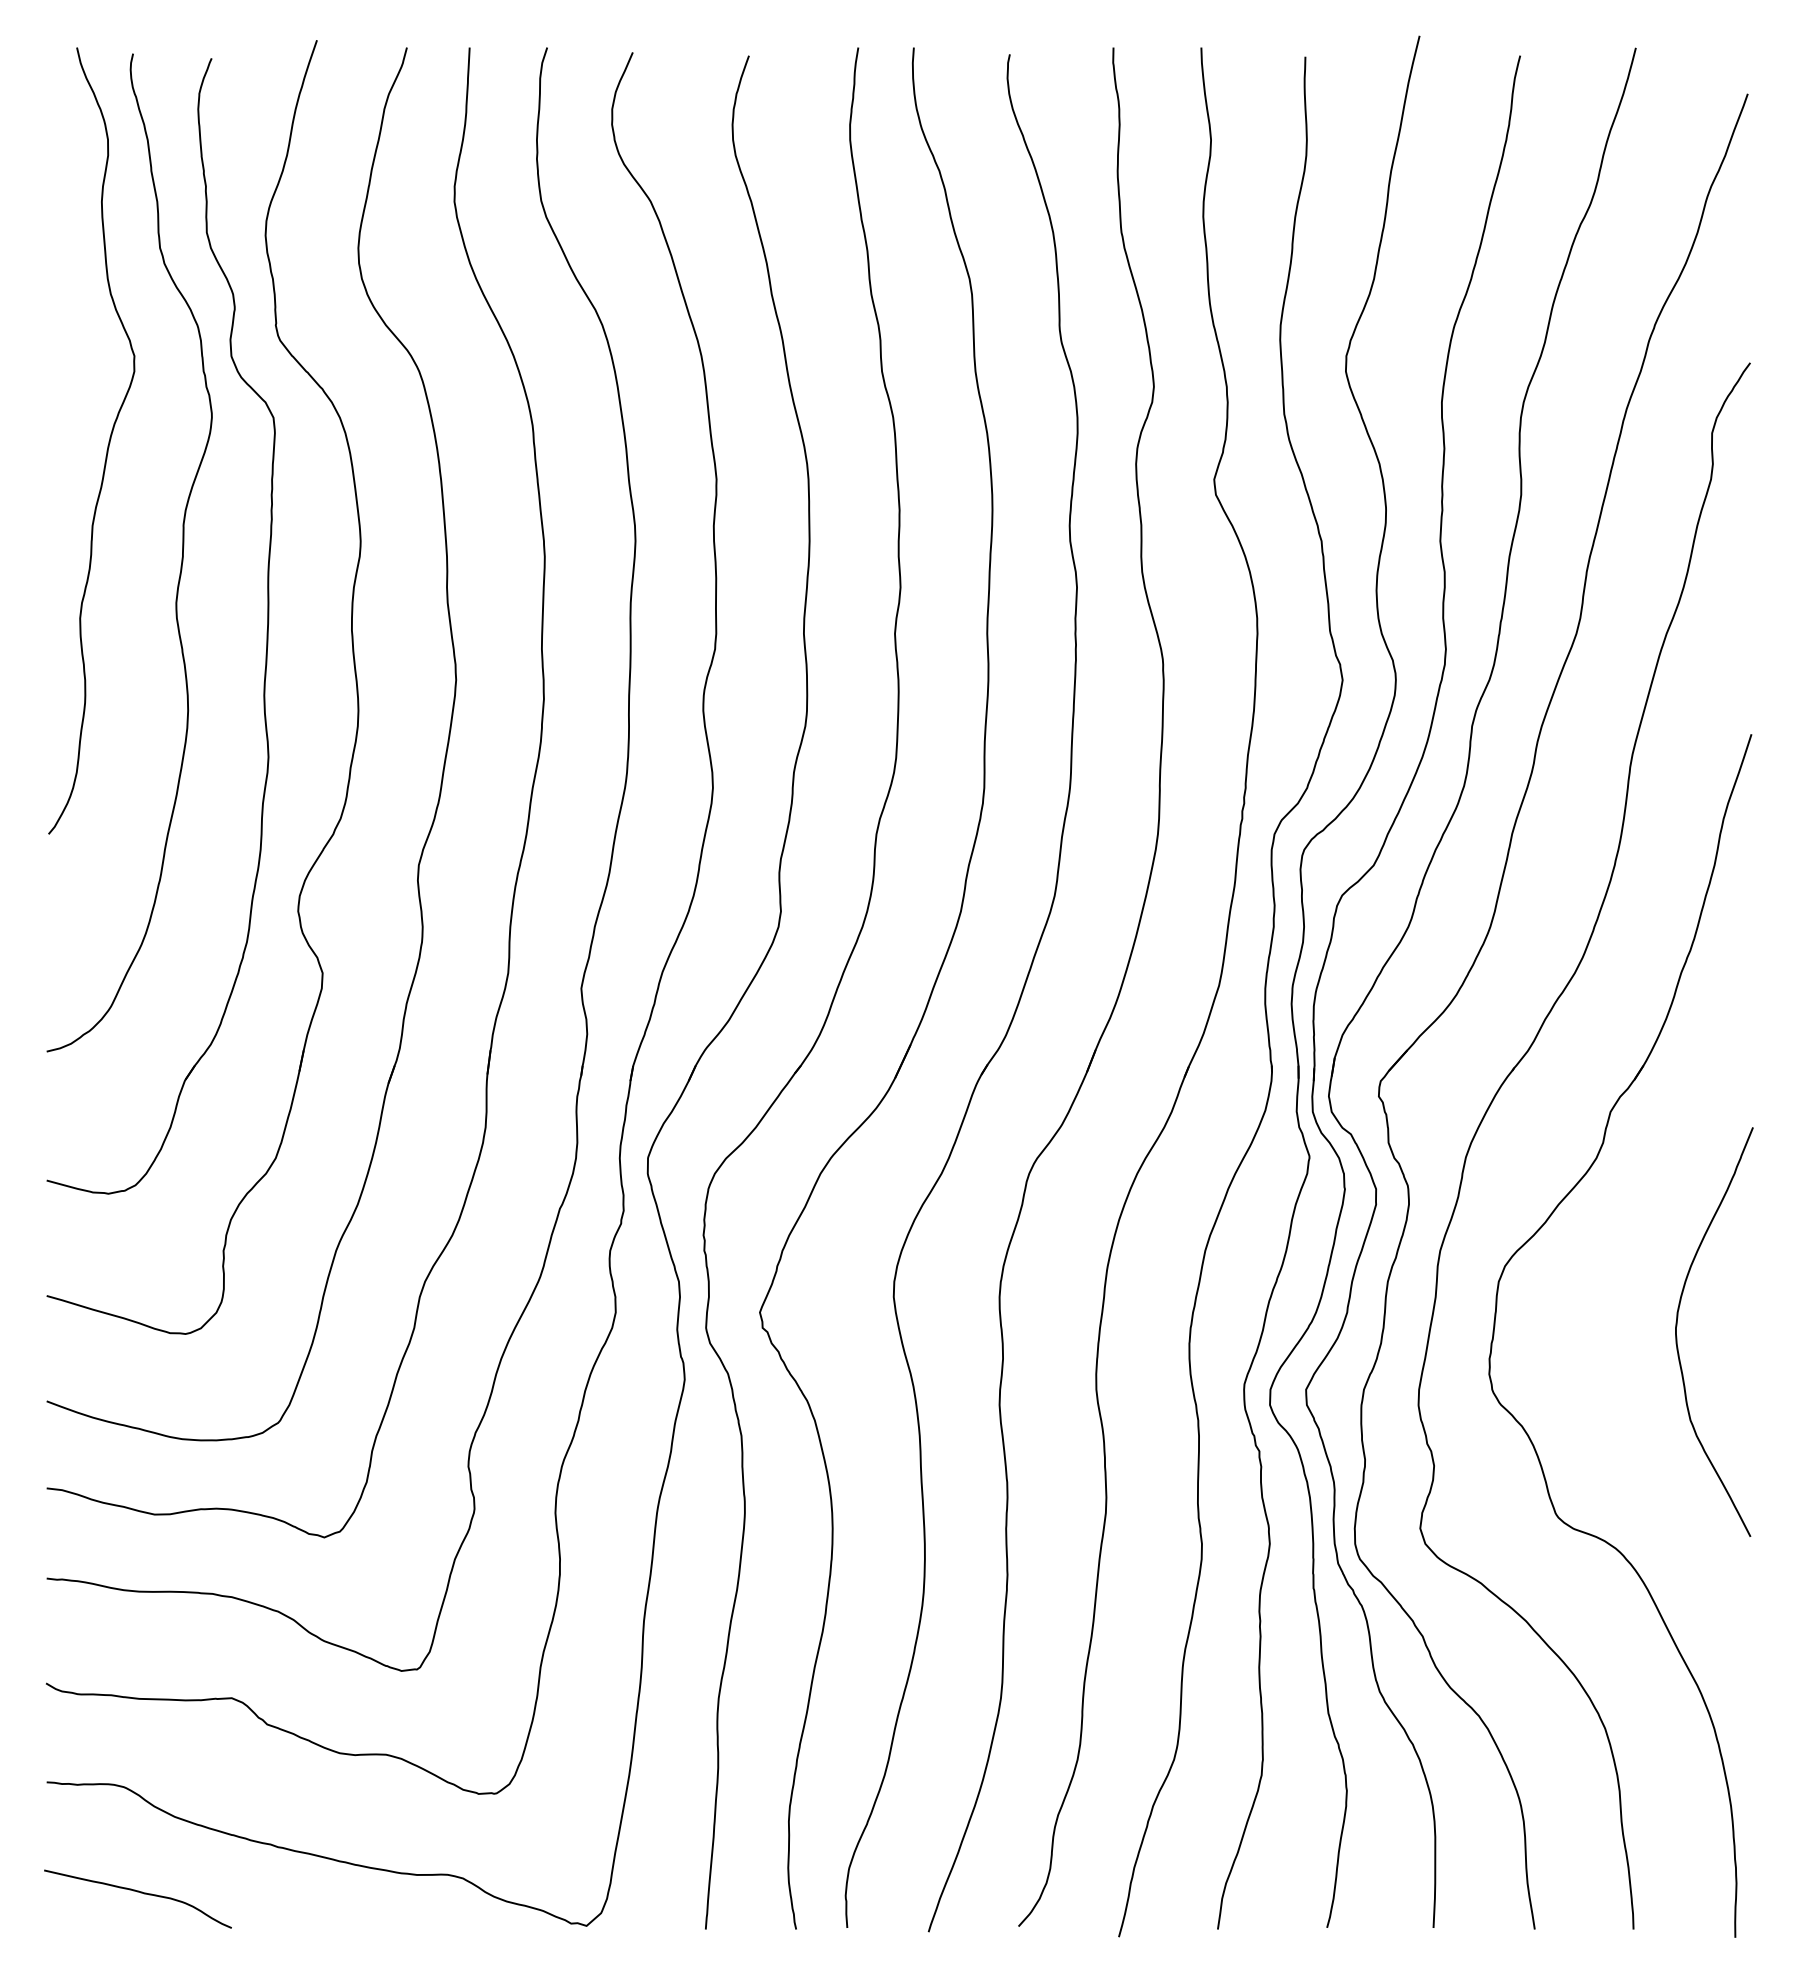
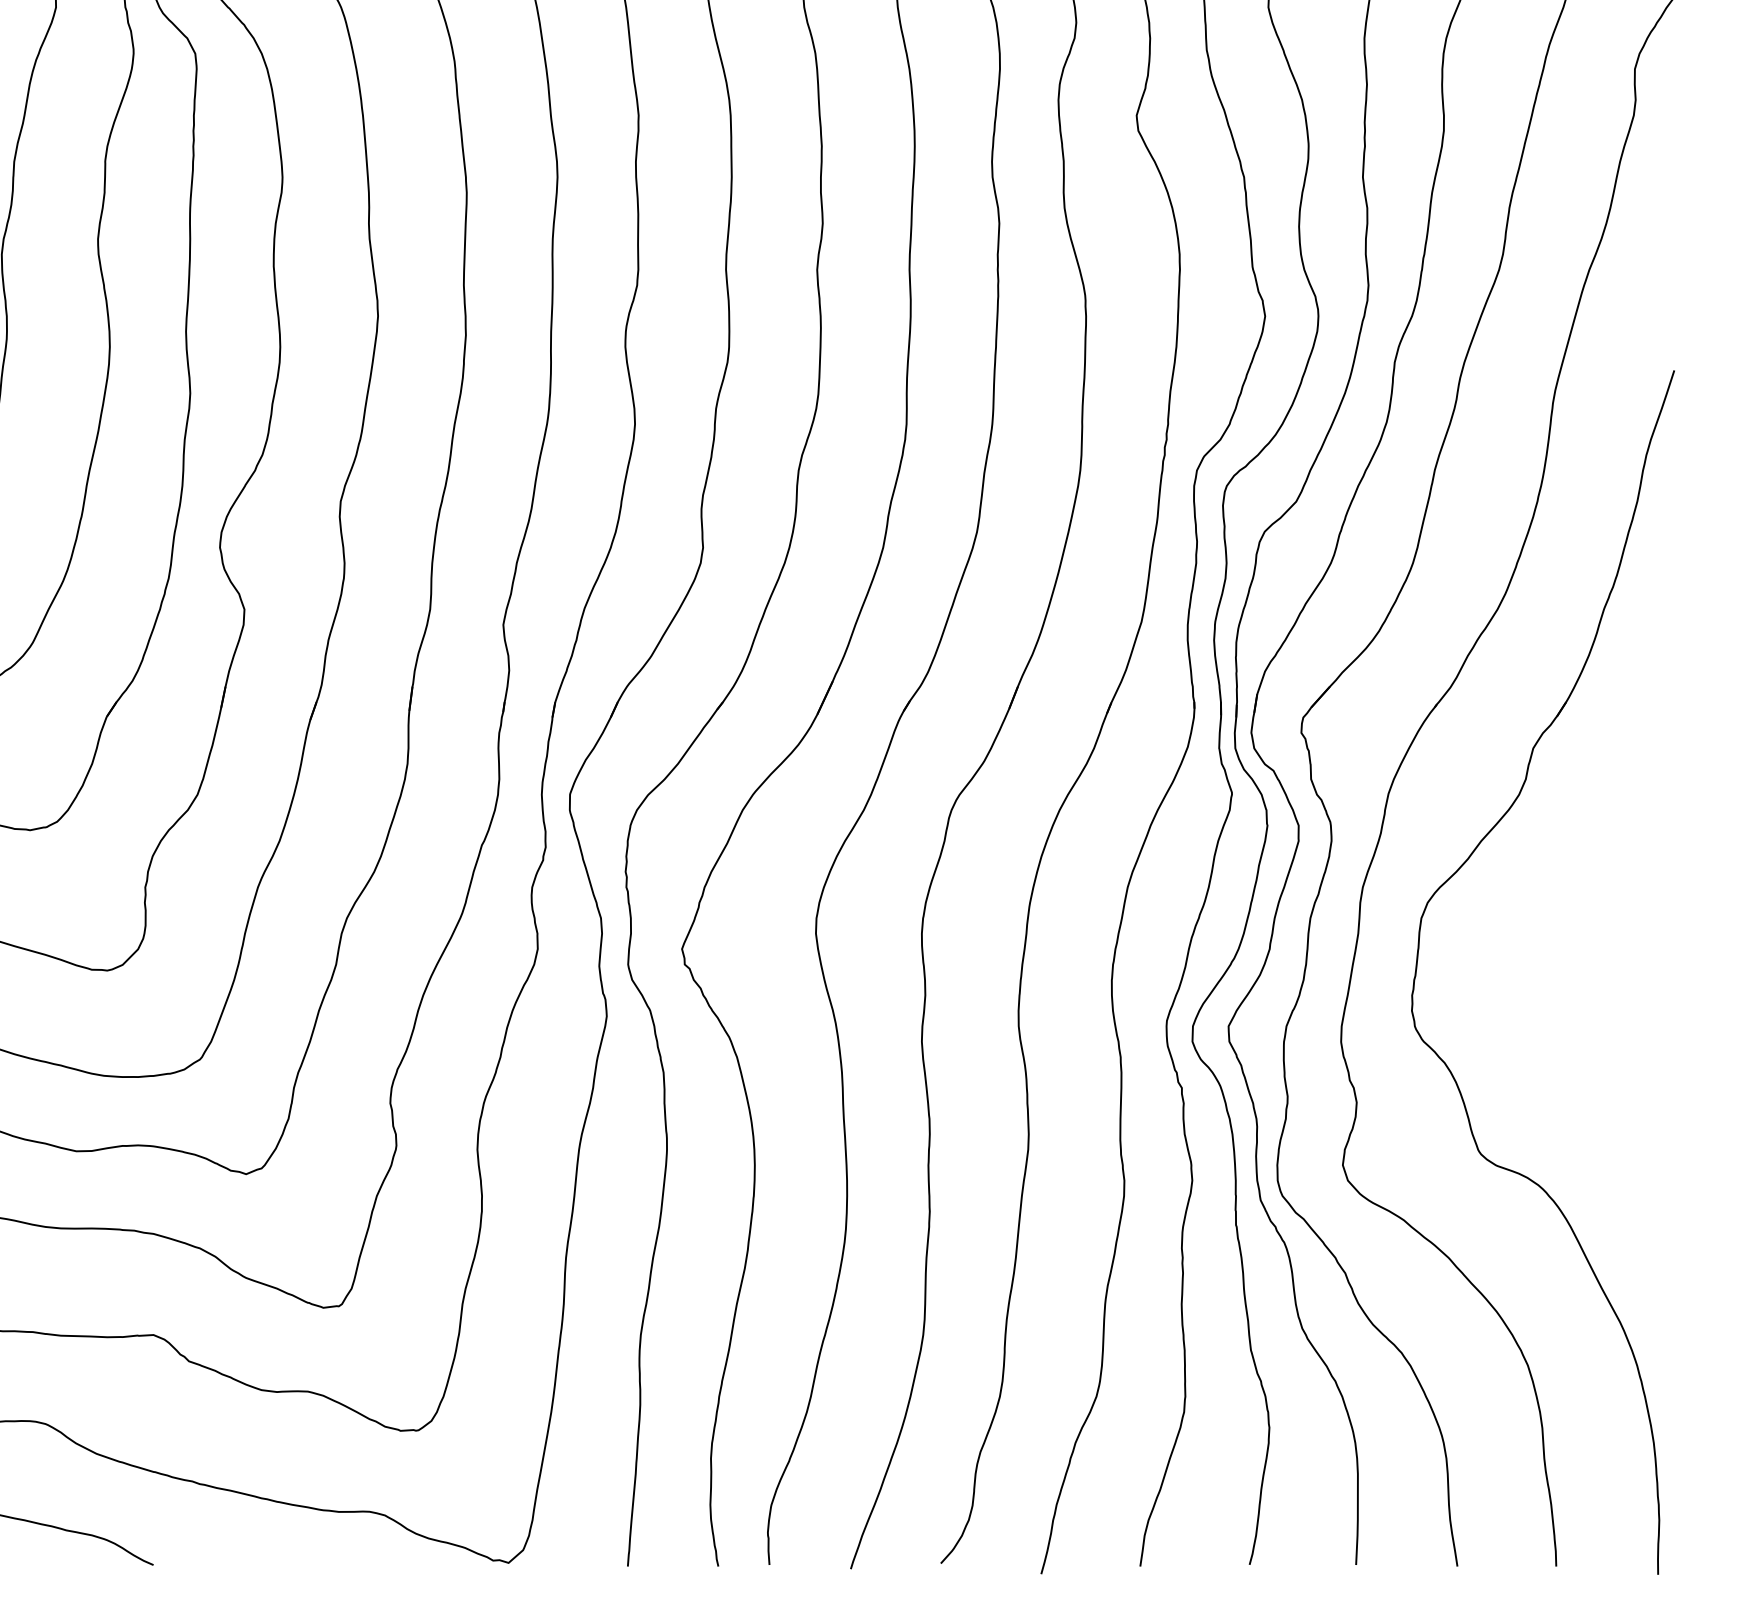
curve: (1677, 1326) -> (1600, 963), removed

